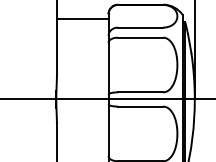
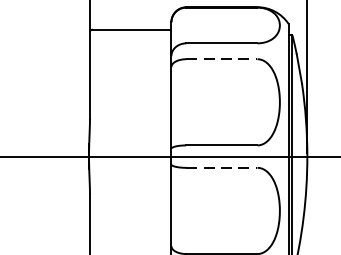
line: (140, 37) -> (221, 58), solid -> dashed
line: (140, 106) -> (221, 167), solid -> dashed

